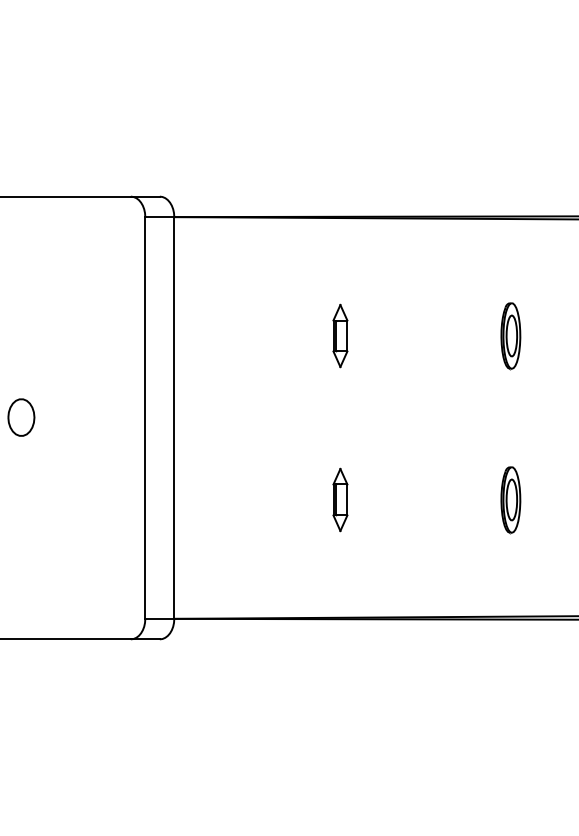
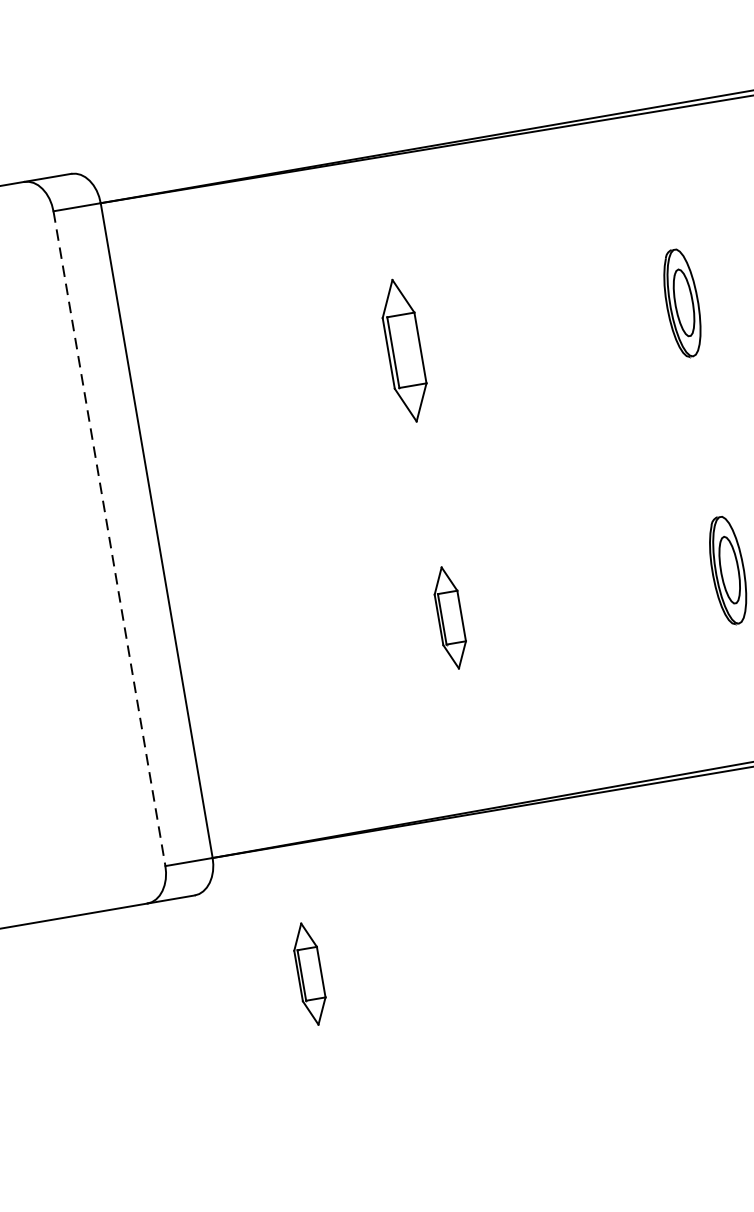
part: (340, 335) -> (404, 349), size x1.4
line: (145, 417) -> (109, 537), solid -> dashed
part: (220, 697) -> (309, 973), added

